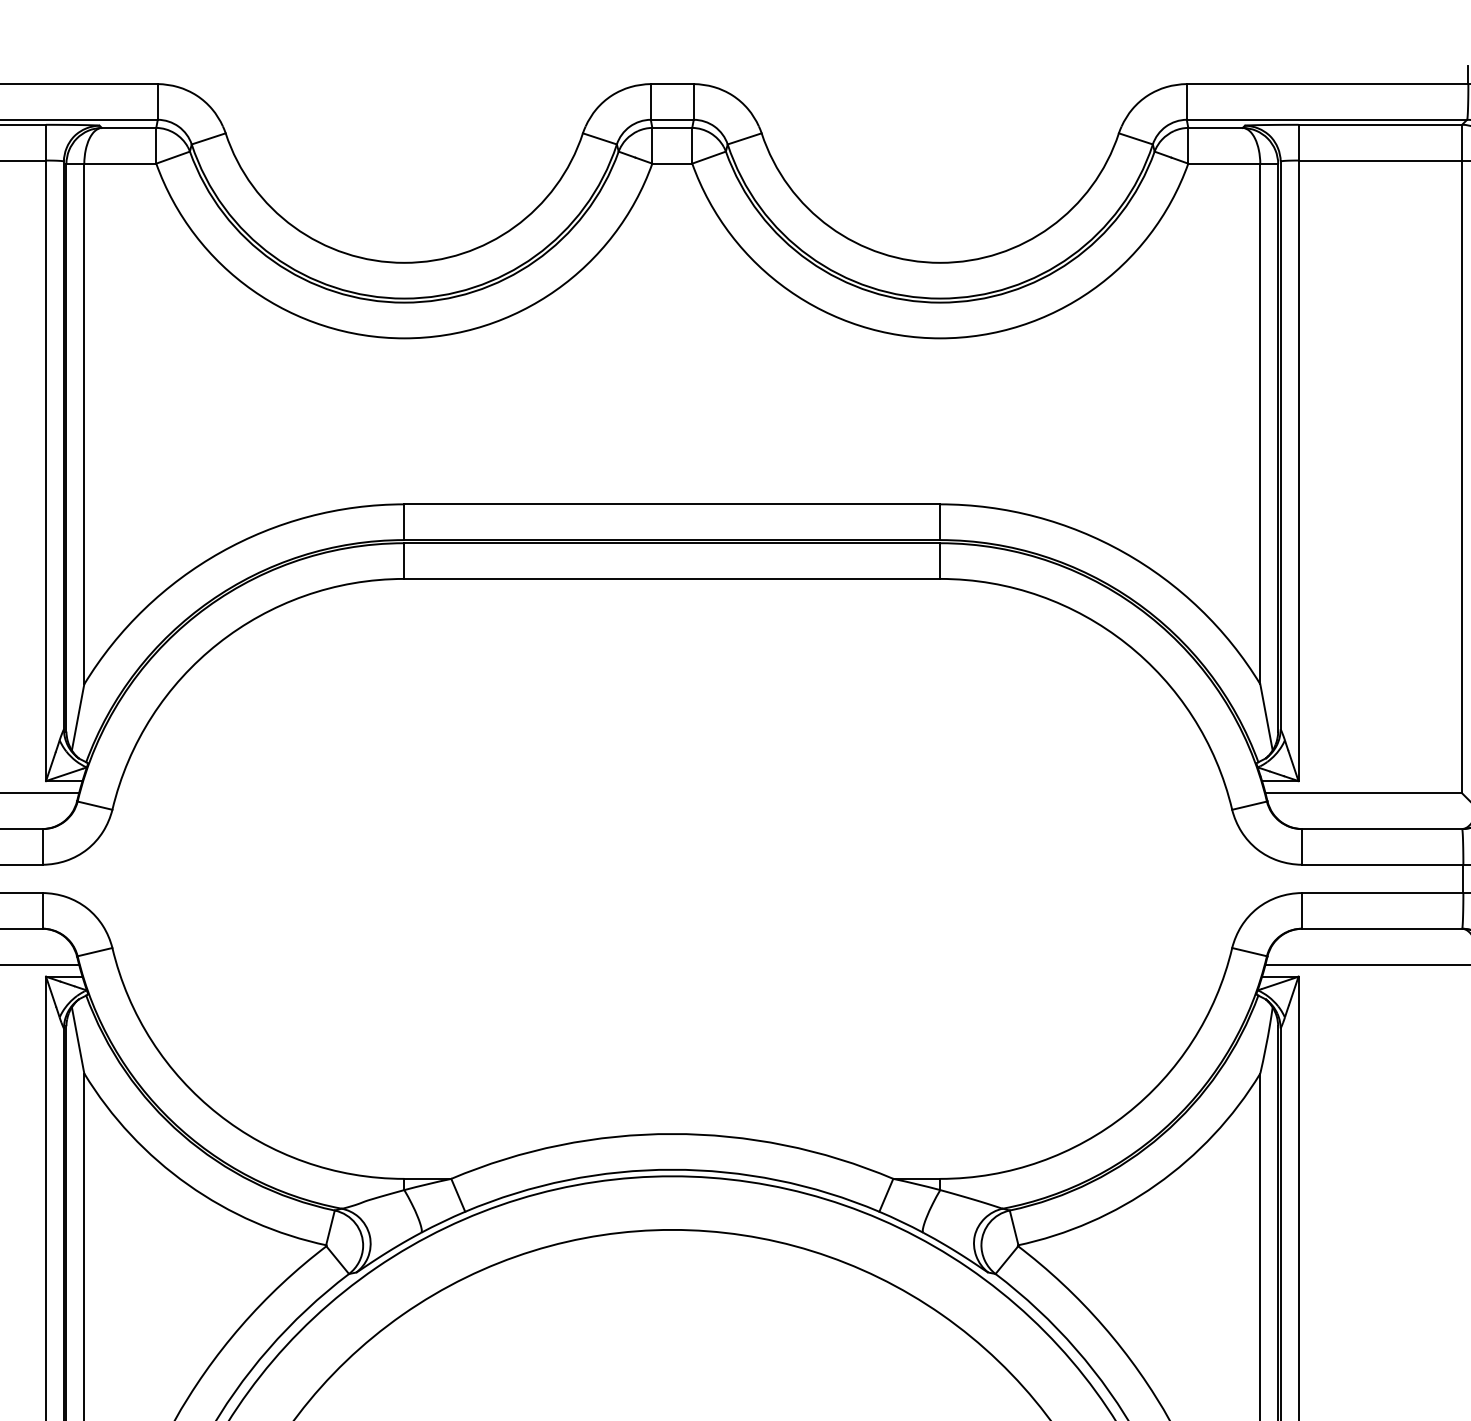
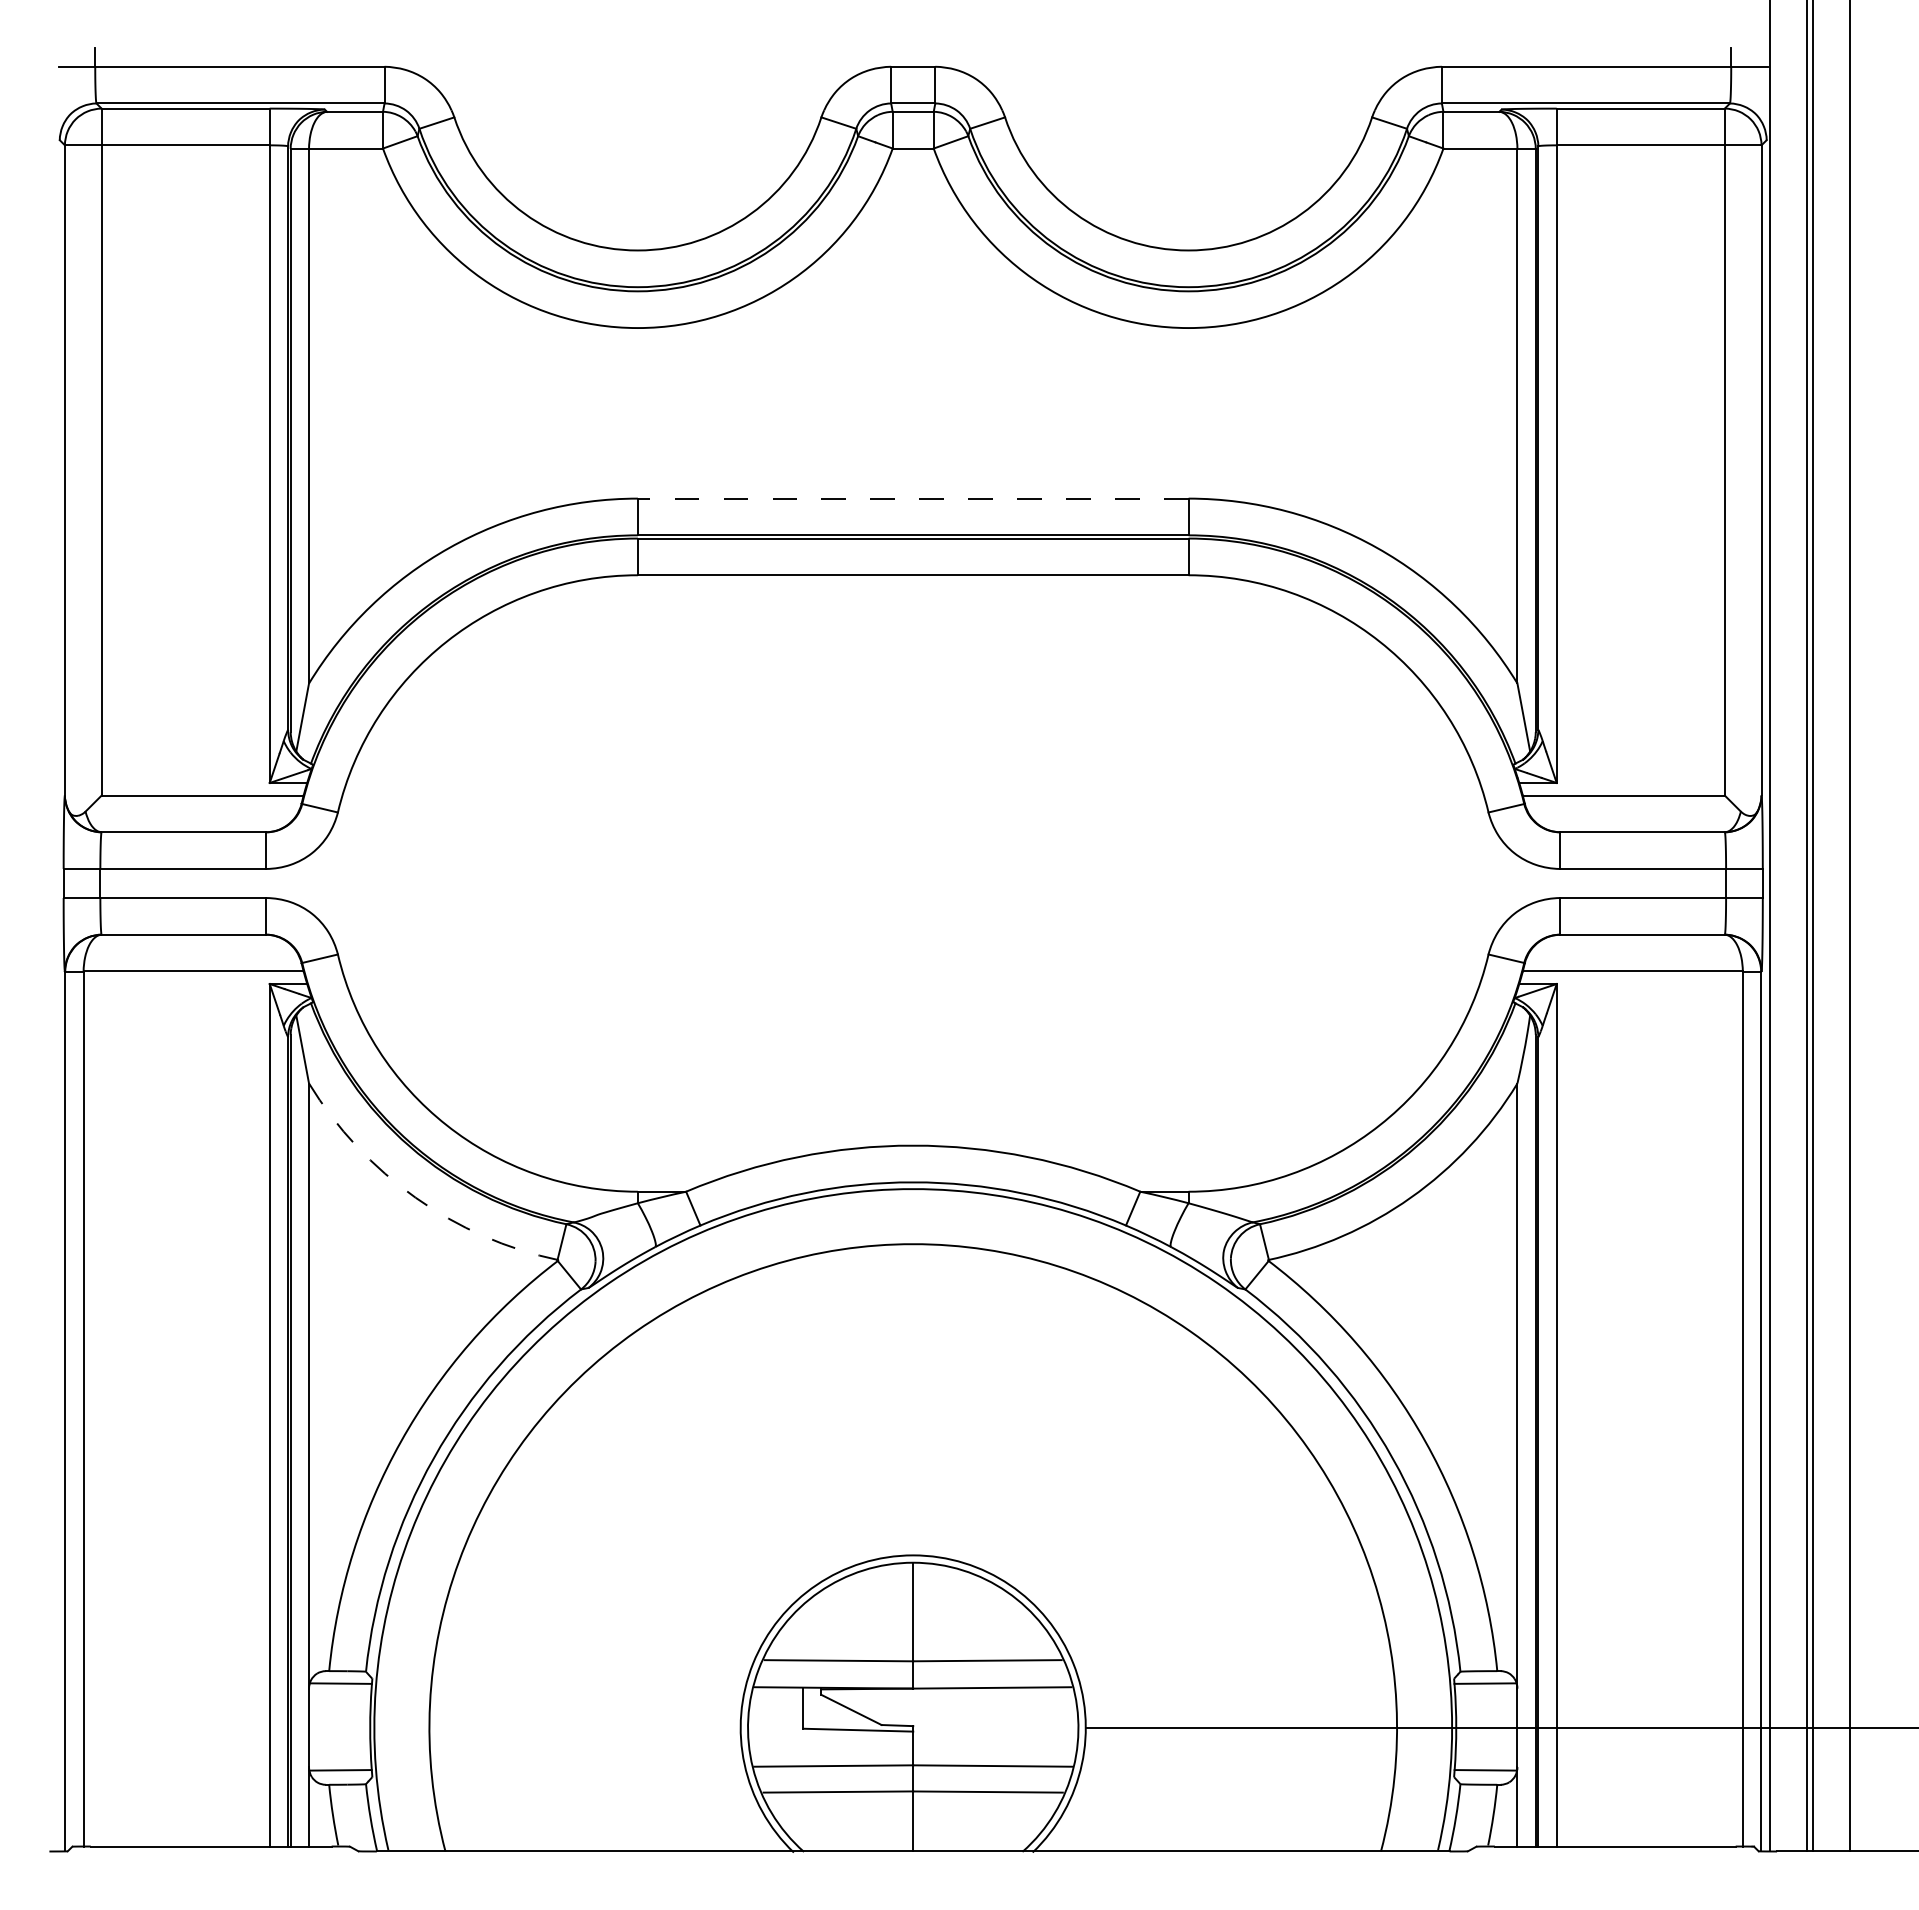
line: (671, 504) -> (912, 498), solid -> dashed
arc: (187, 1184) -> (415, 1197), solid -> dashed

